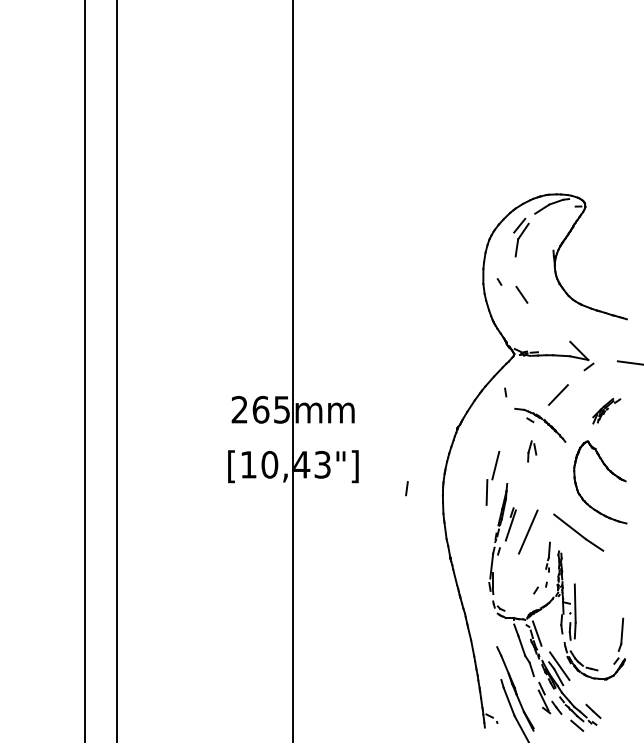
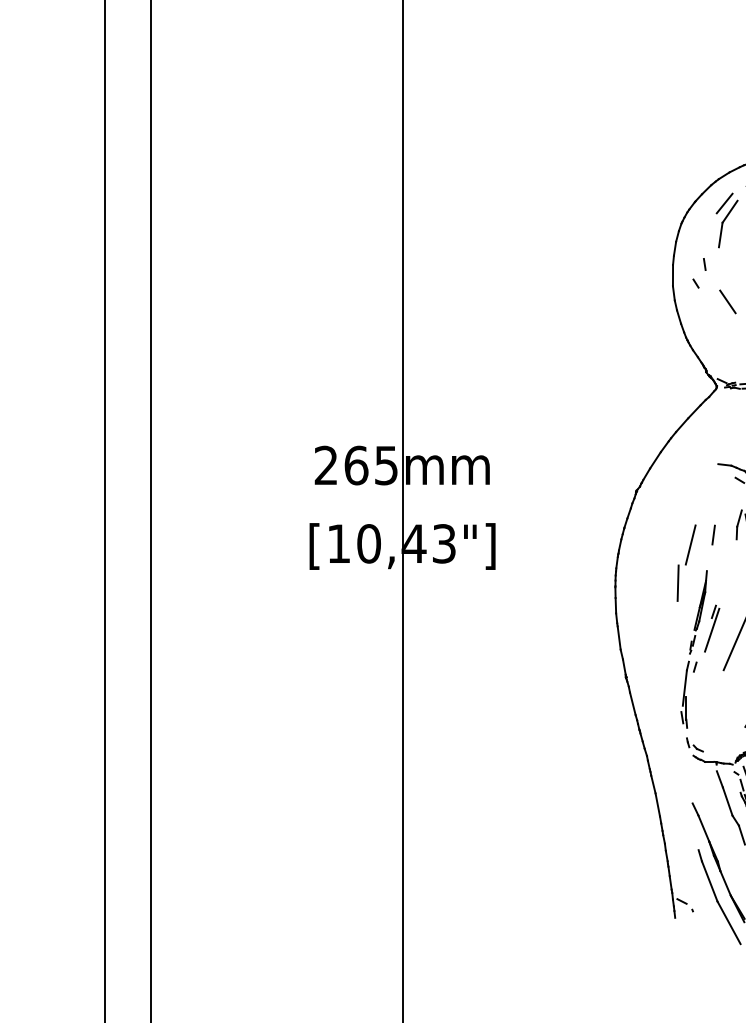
line: (505, 392) -> (704, 264), moved
line: (406, 488) -> (713, 534), moved

